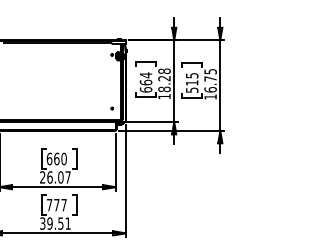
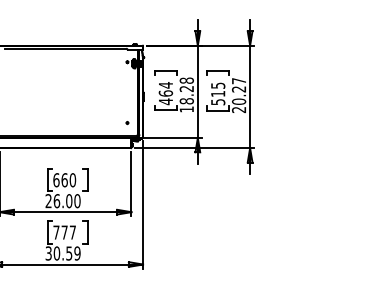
text: (210, 84) -> (238, 95), 16.75 -> 20.27
text: (145, 89) -> (165, 101), 664 -> 464
text: (68, 177) -> (77, 201), 26.07 -> 26.00
text: (58, 223) -> (66, 253), 39.51 -> 30.59

